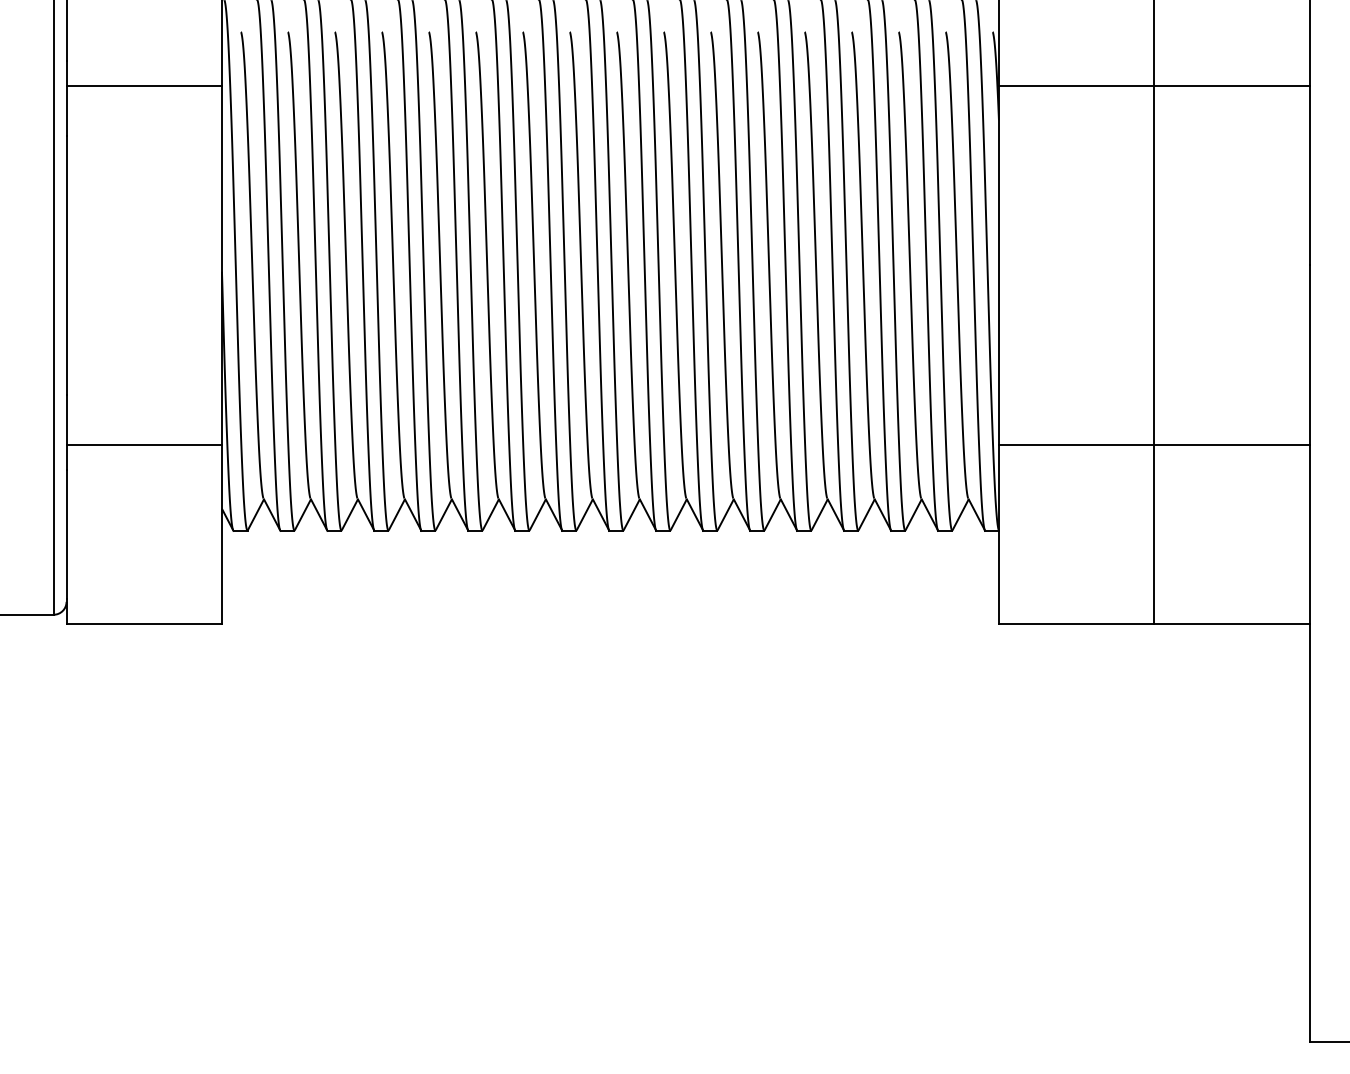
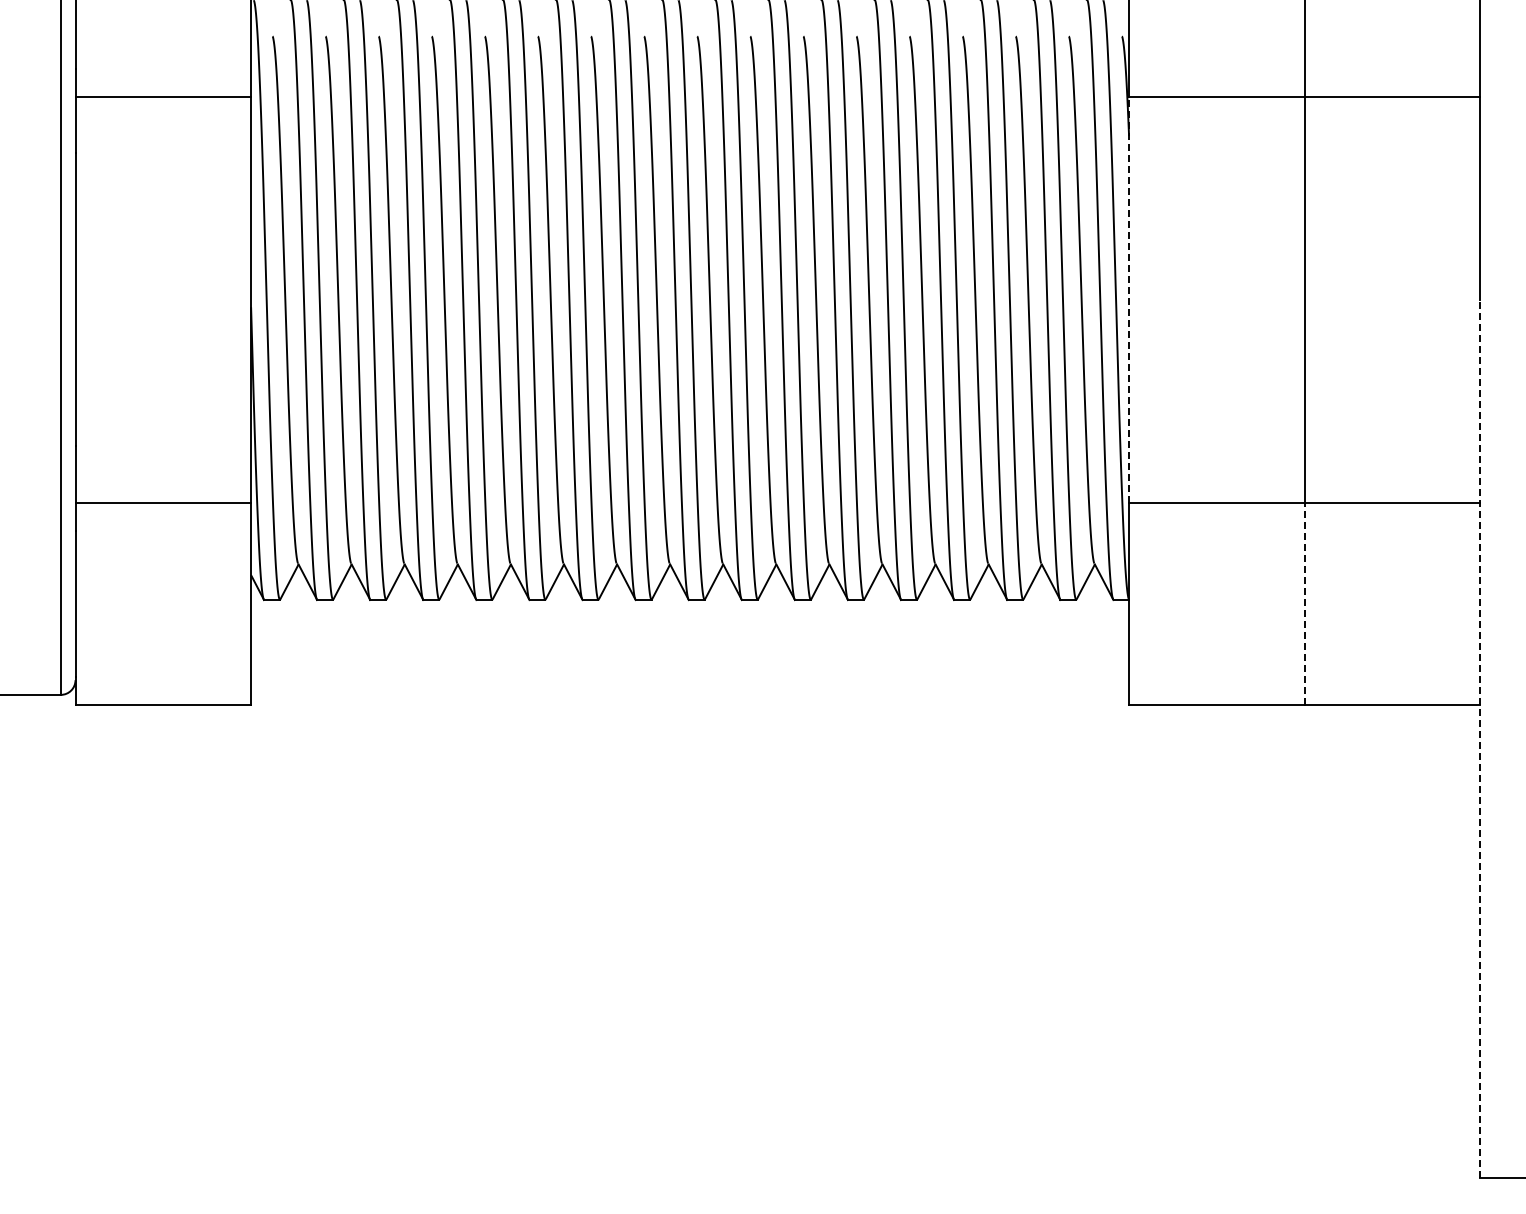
line: (999, 264) -> (1129, 299), solid -> dashed
line: (1154, 533) -> (1304, 603), solid -> dashed
line: (1309, 653) -> (1480, 738), solid -> dashed

